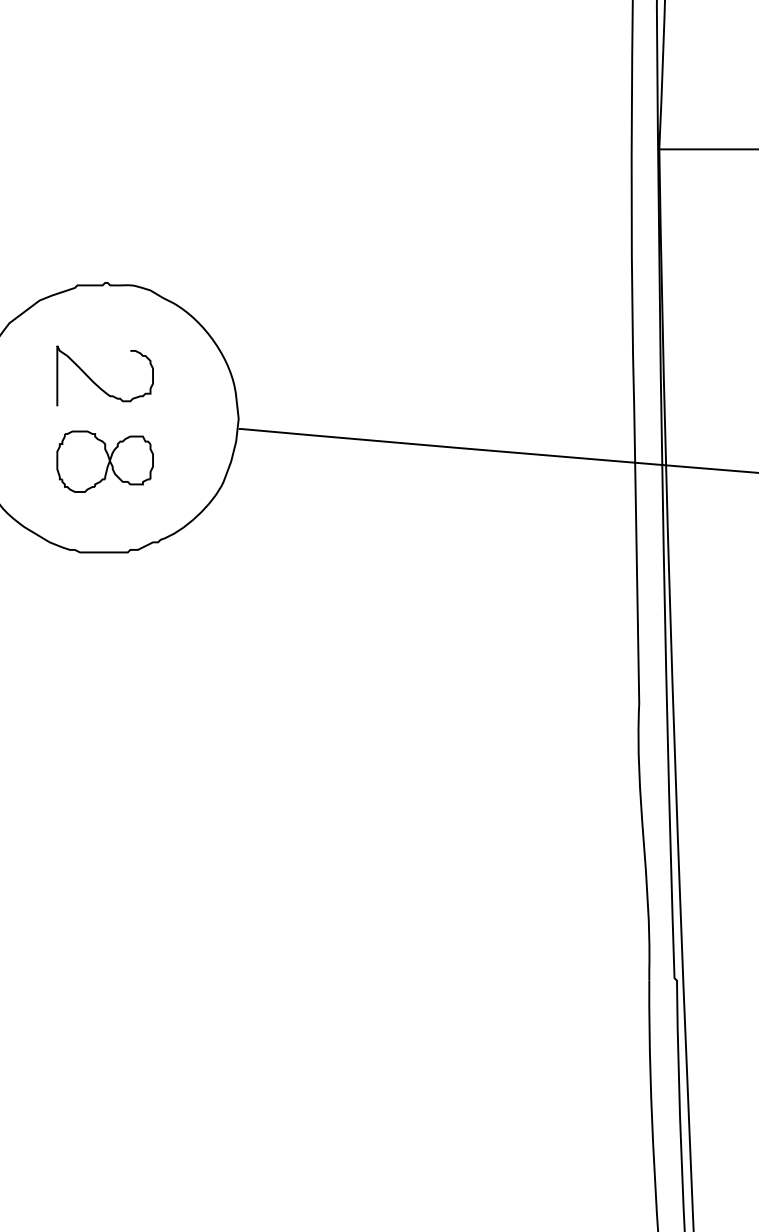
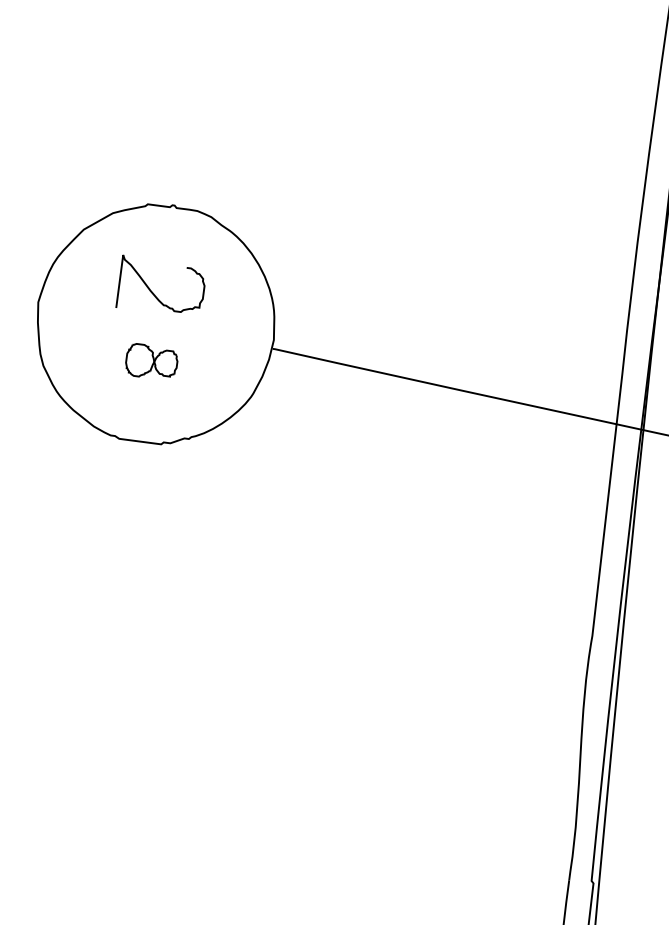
part: (104, 461) -> (151, 361), size x0.6

